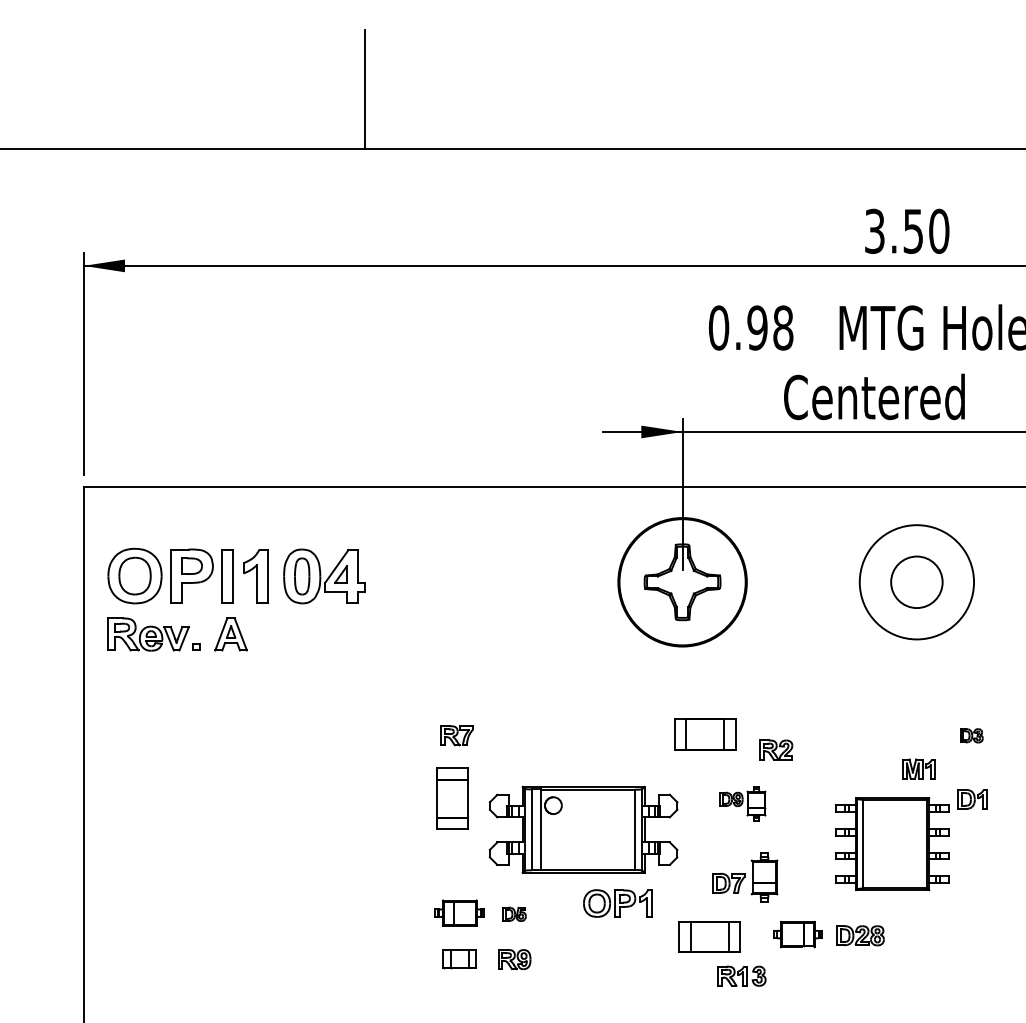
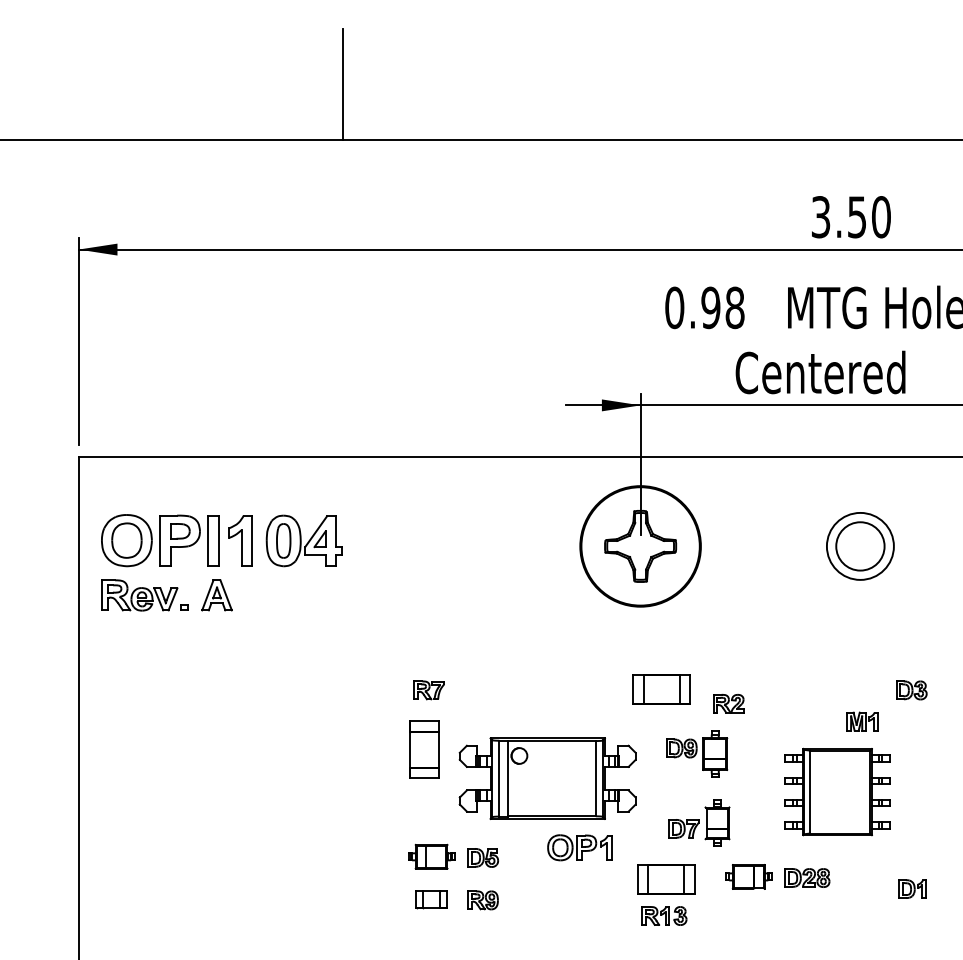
circle: (915, 581) -> (859, 545), size x0.62
part: (971, 735) -> (911, 690), size x1.43
part: (972, 798) -> (912, 888), moved
part: (743, 803) -> (697, 753), size x1.43
part: (514, 913) -> (482, 857), size x1.43
part: (742, 975) -> (664, 915), moved

